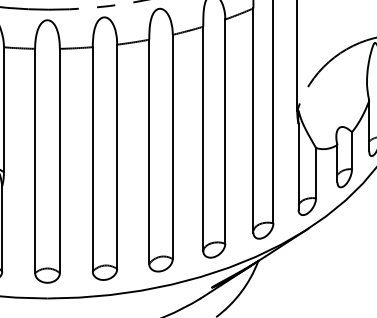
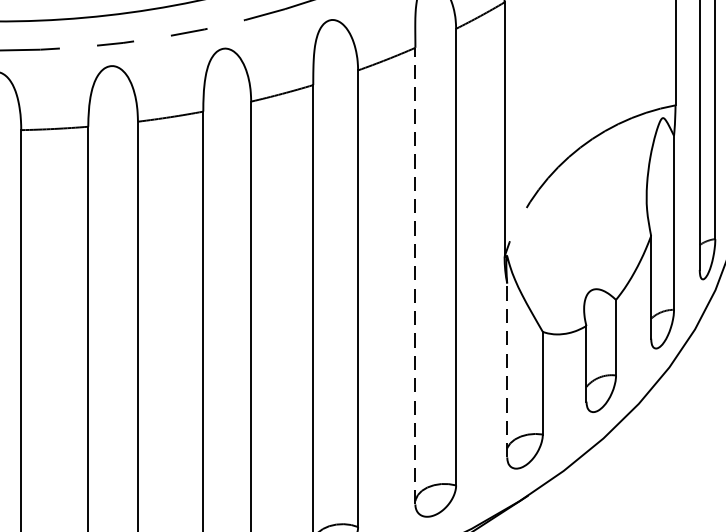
line: (253, 120) -> (415, 276), solid -> dashed
line: (298, 166) -> (507, 369), solid -> dashed

